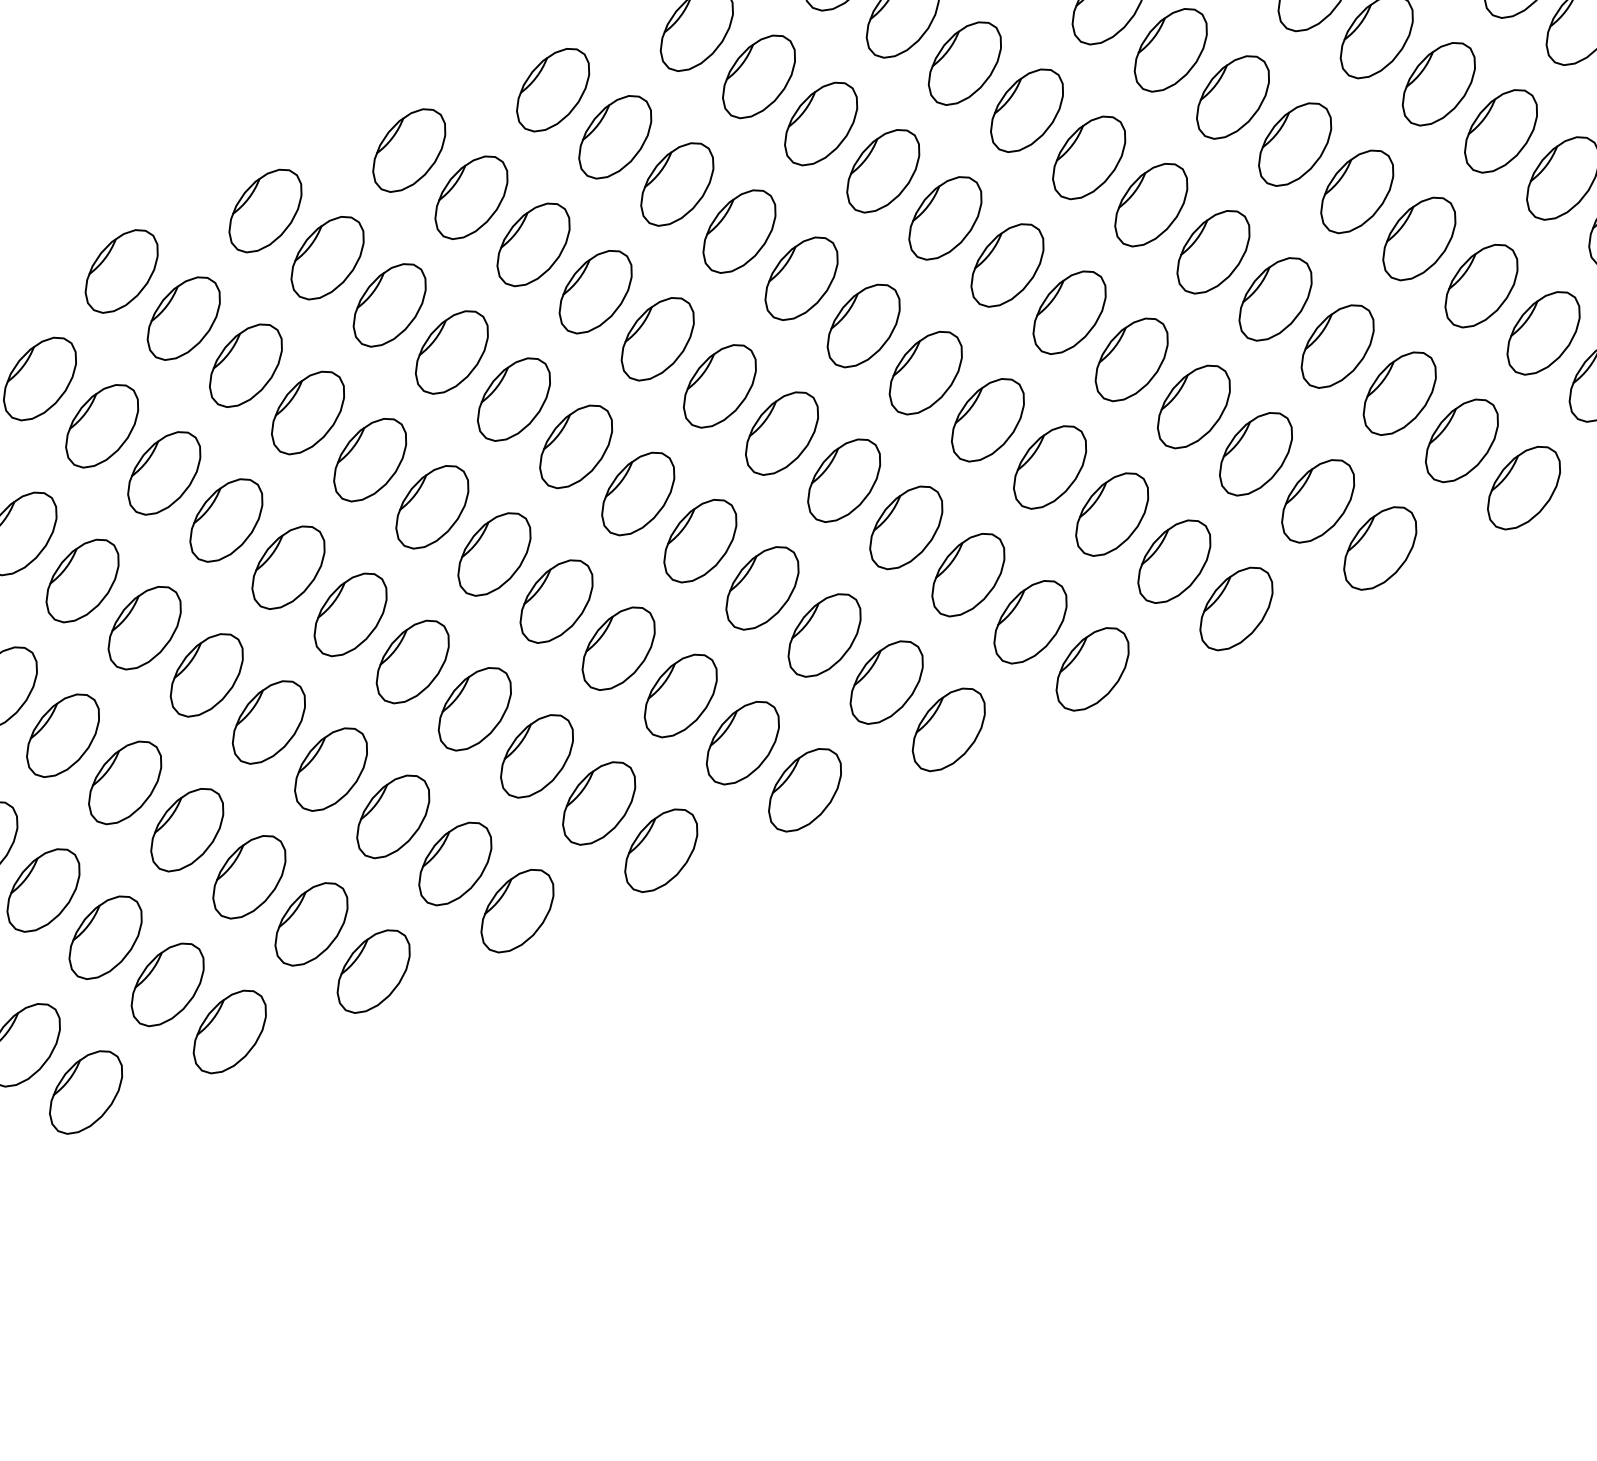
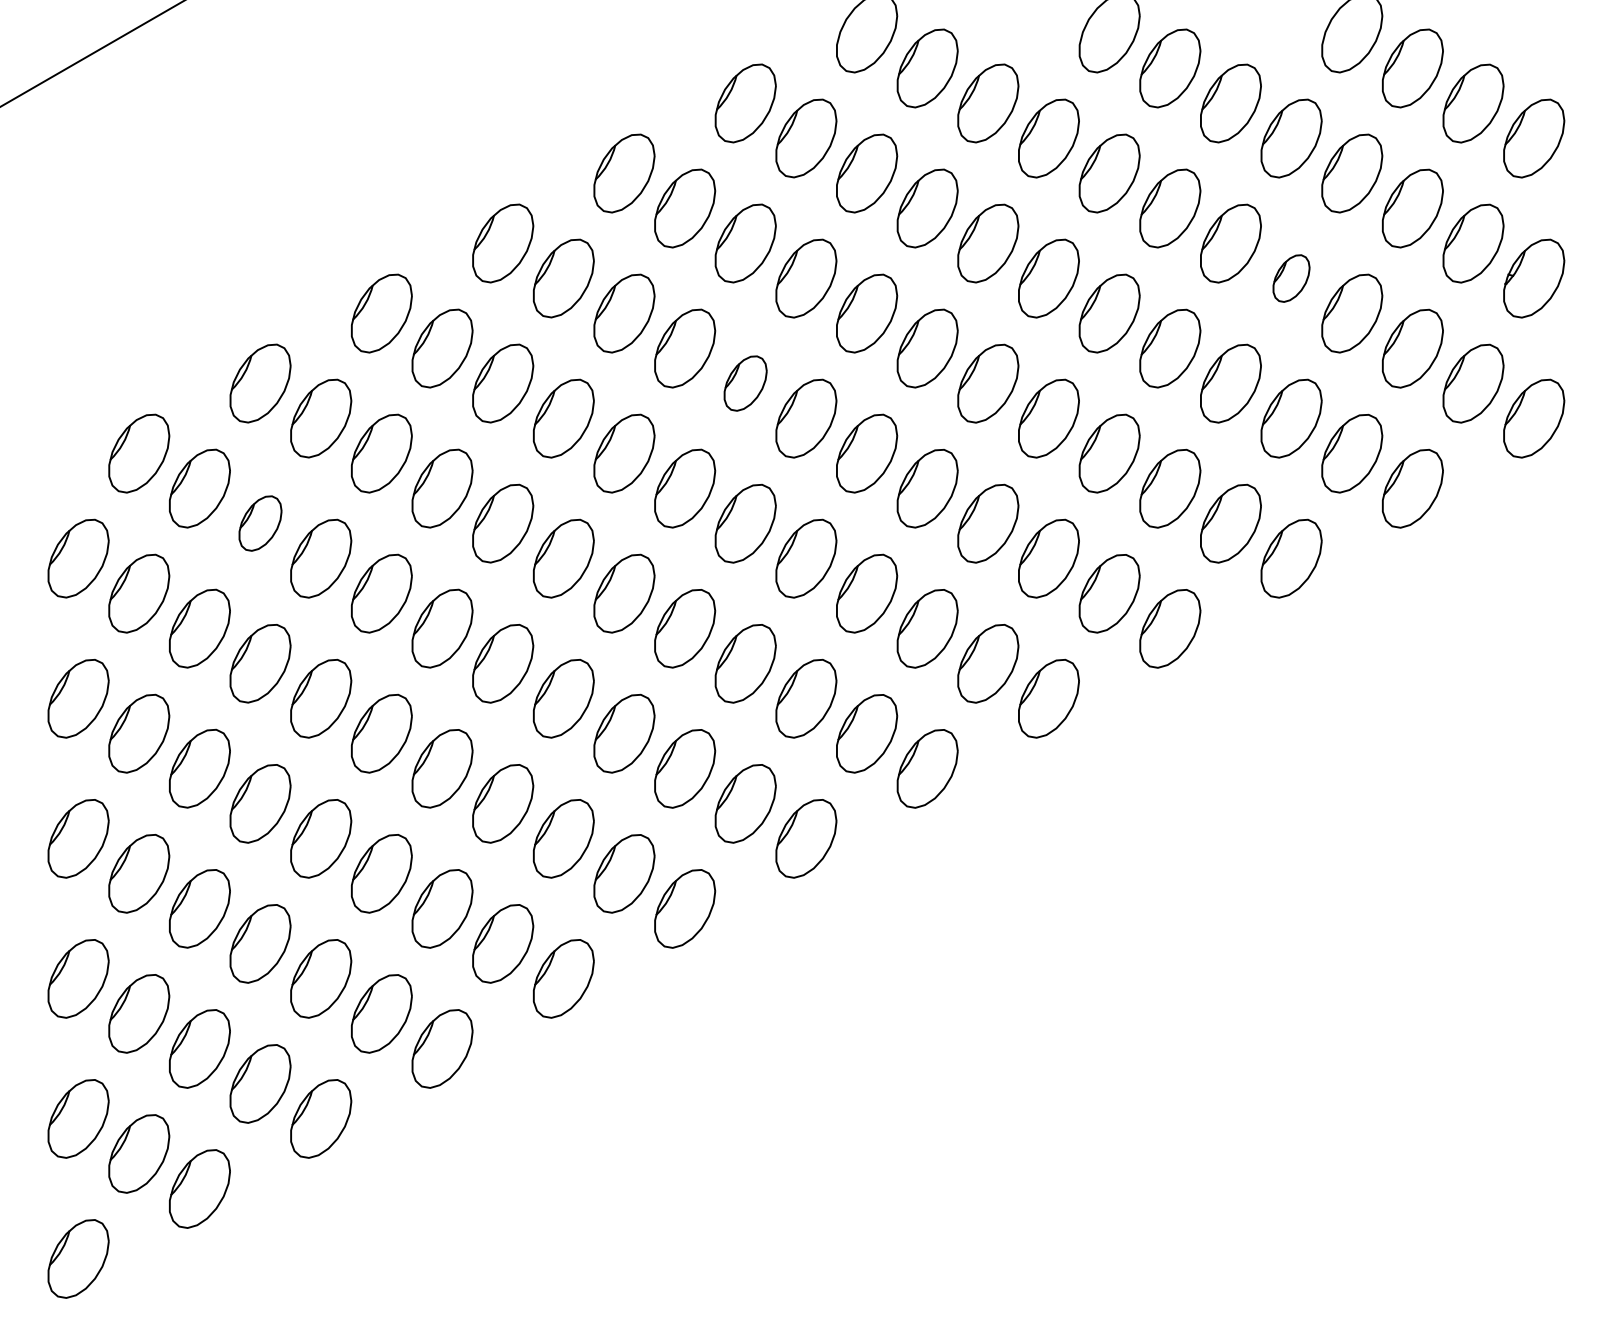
part: (1419, 238) -> (1291, 278), size x0.6
part: (801, 278) -> (745, 383), size x0.7
part: (246, 365) -> (260, 523), size x0.7

